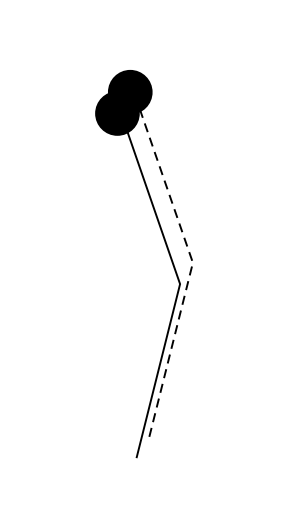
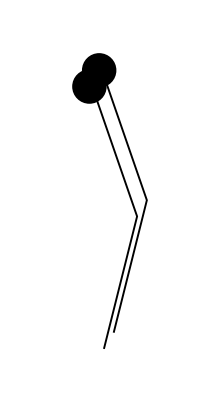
line: (191, 257) -> (145, 196), dashed -> solid

